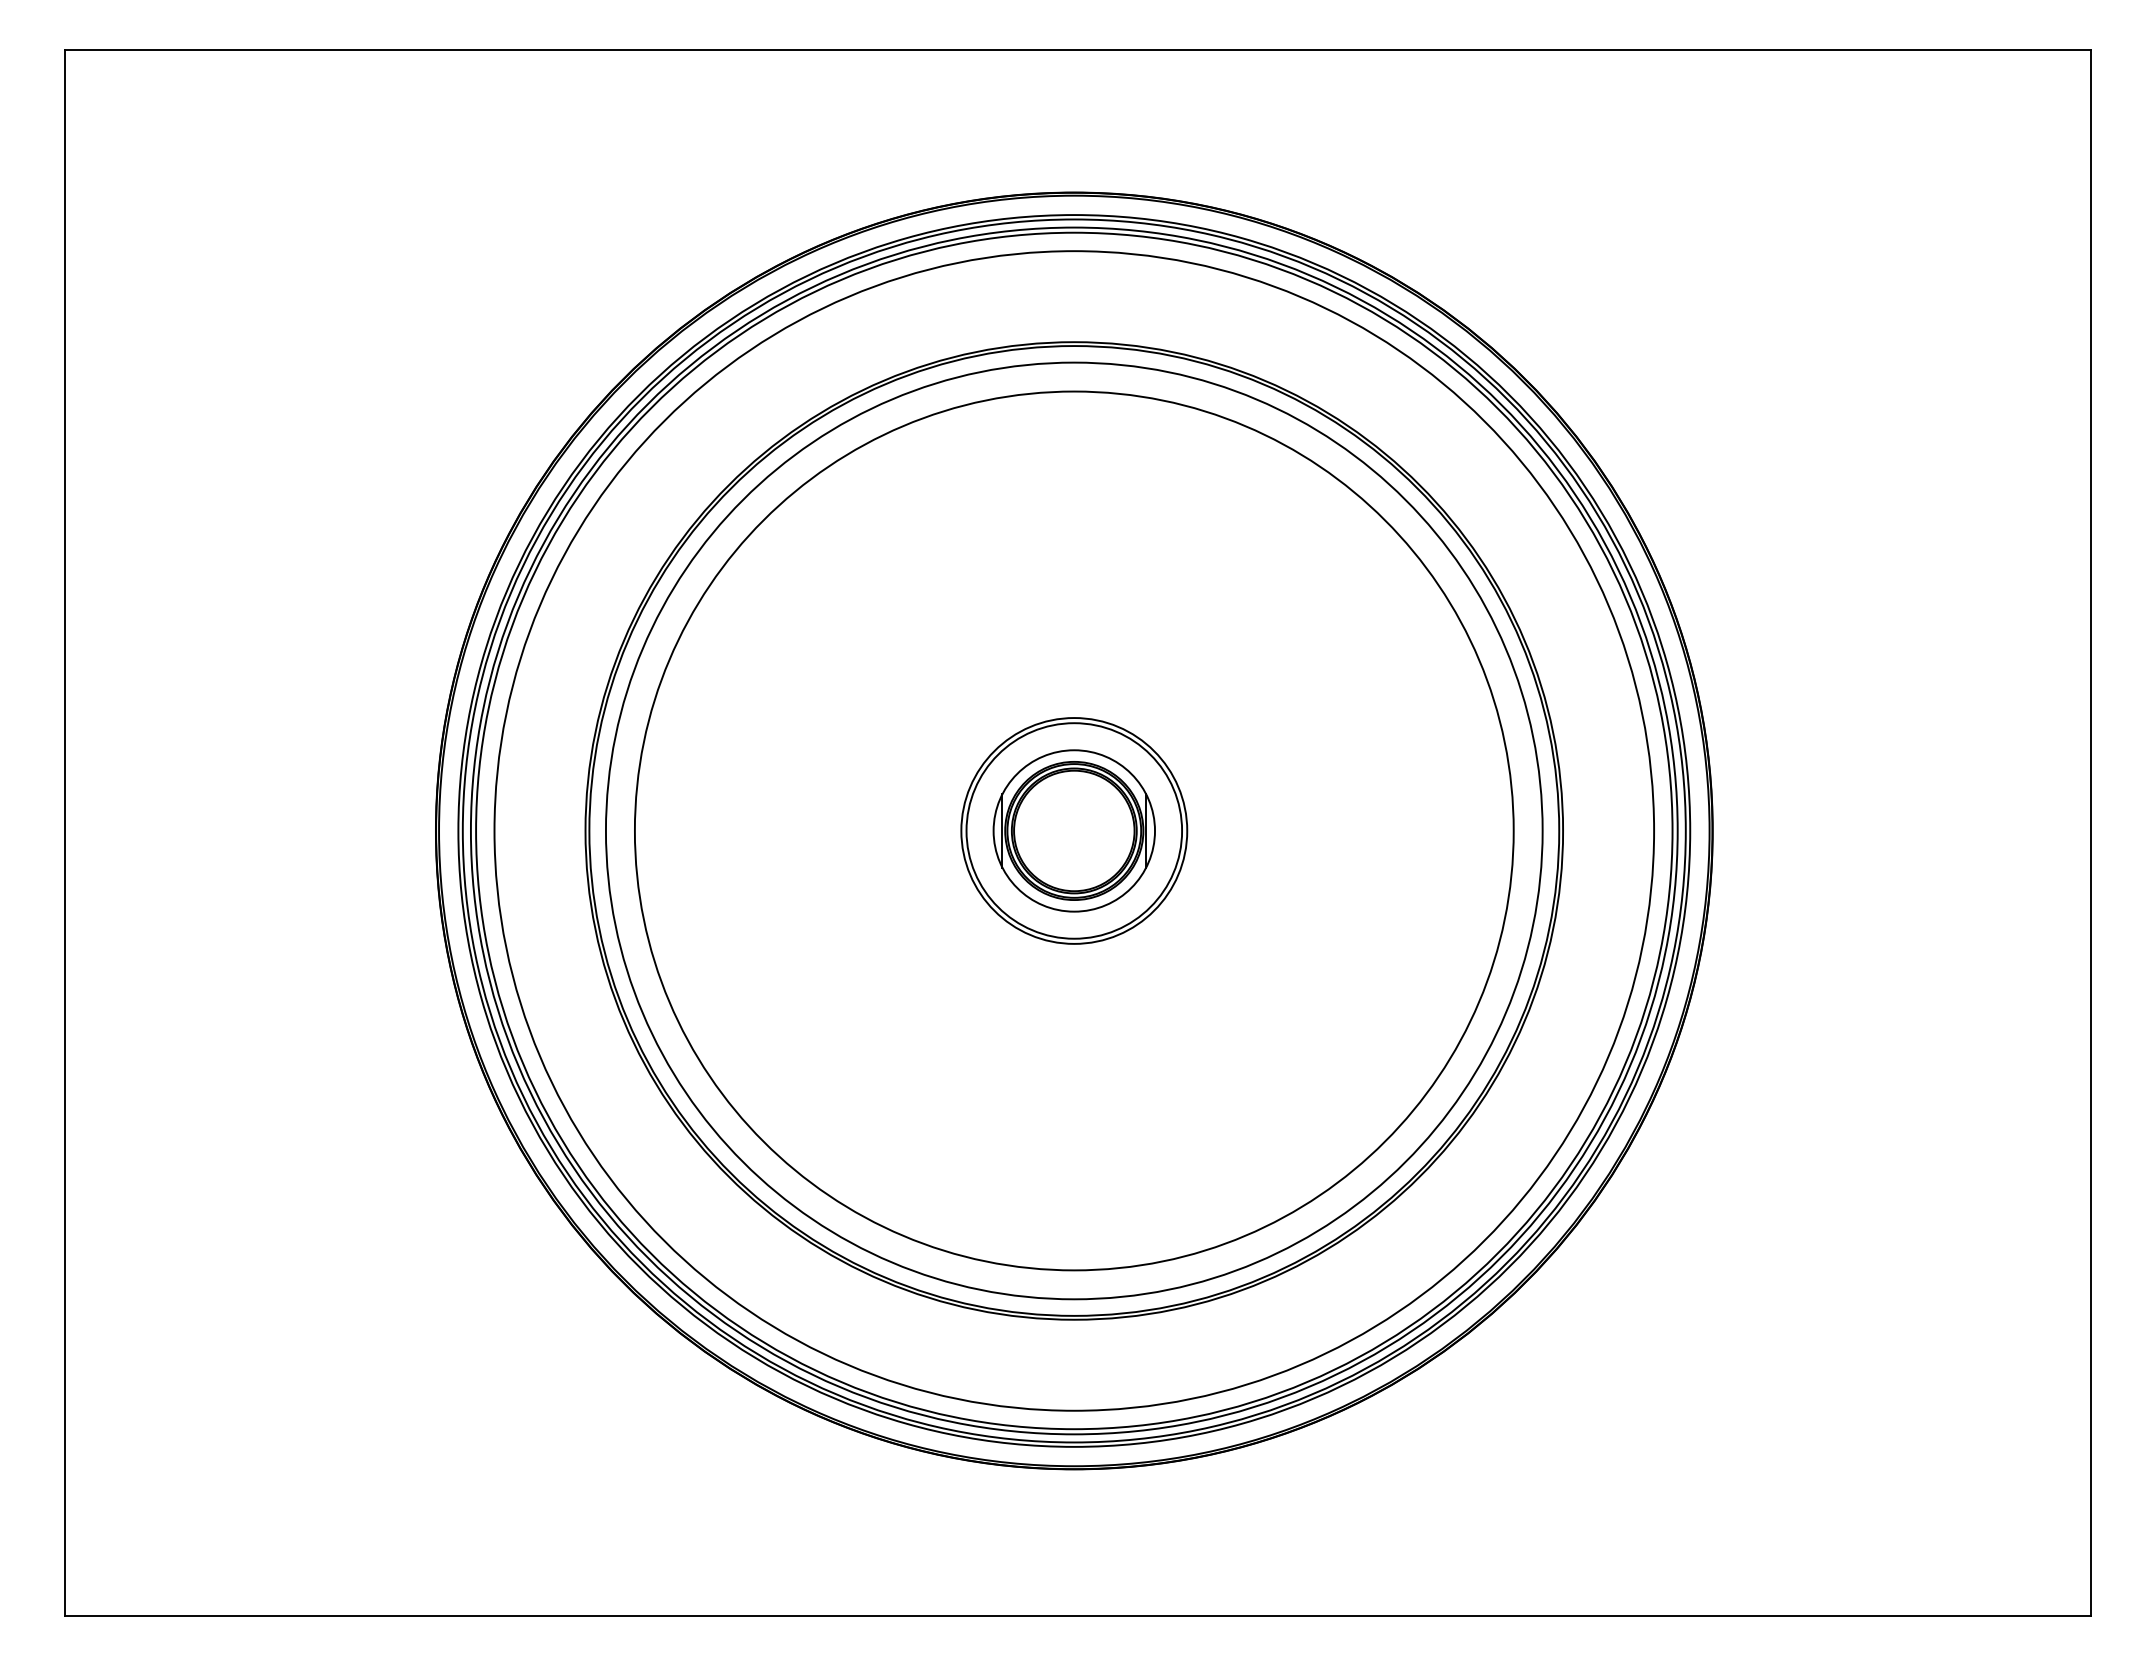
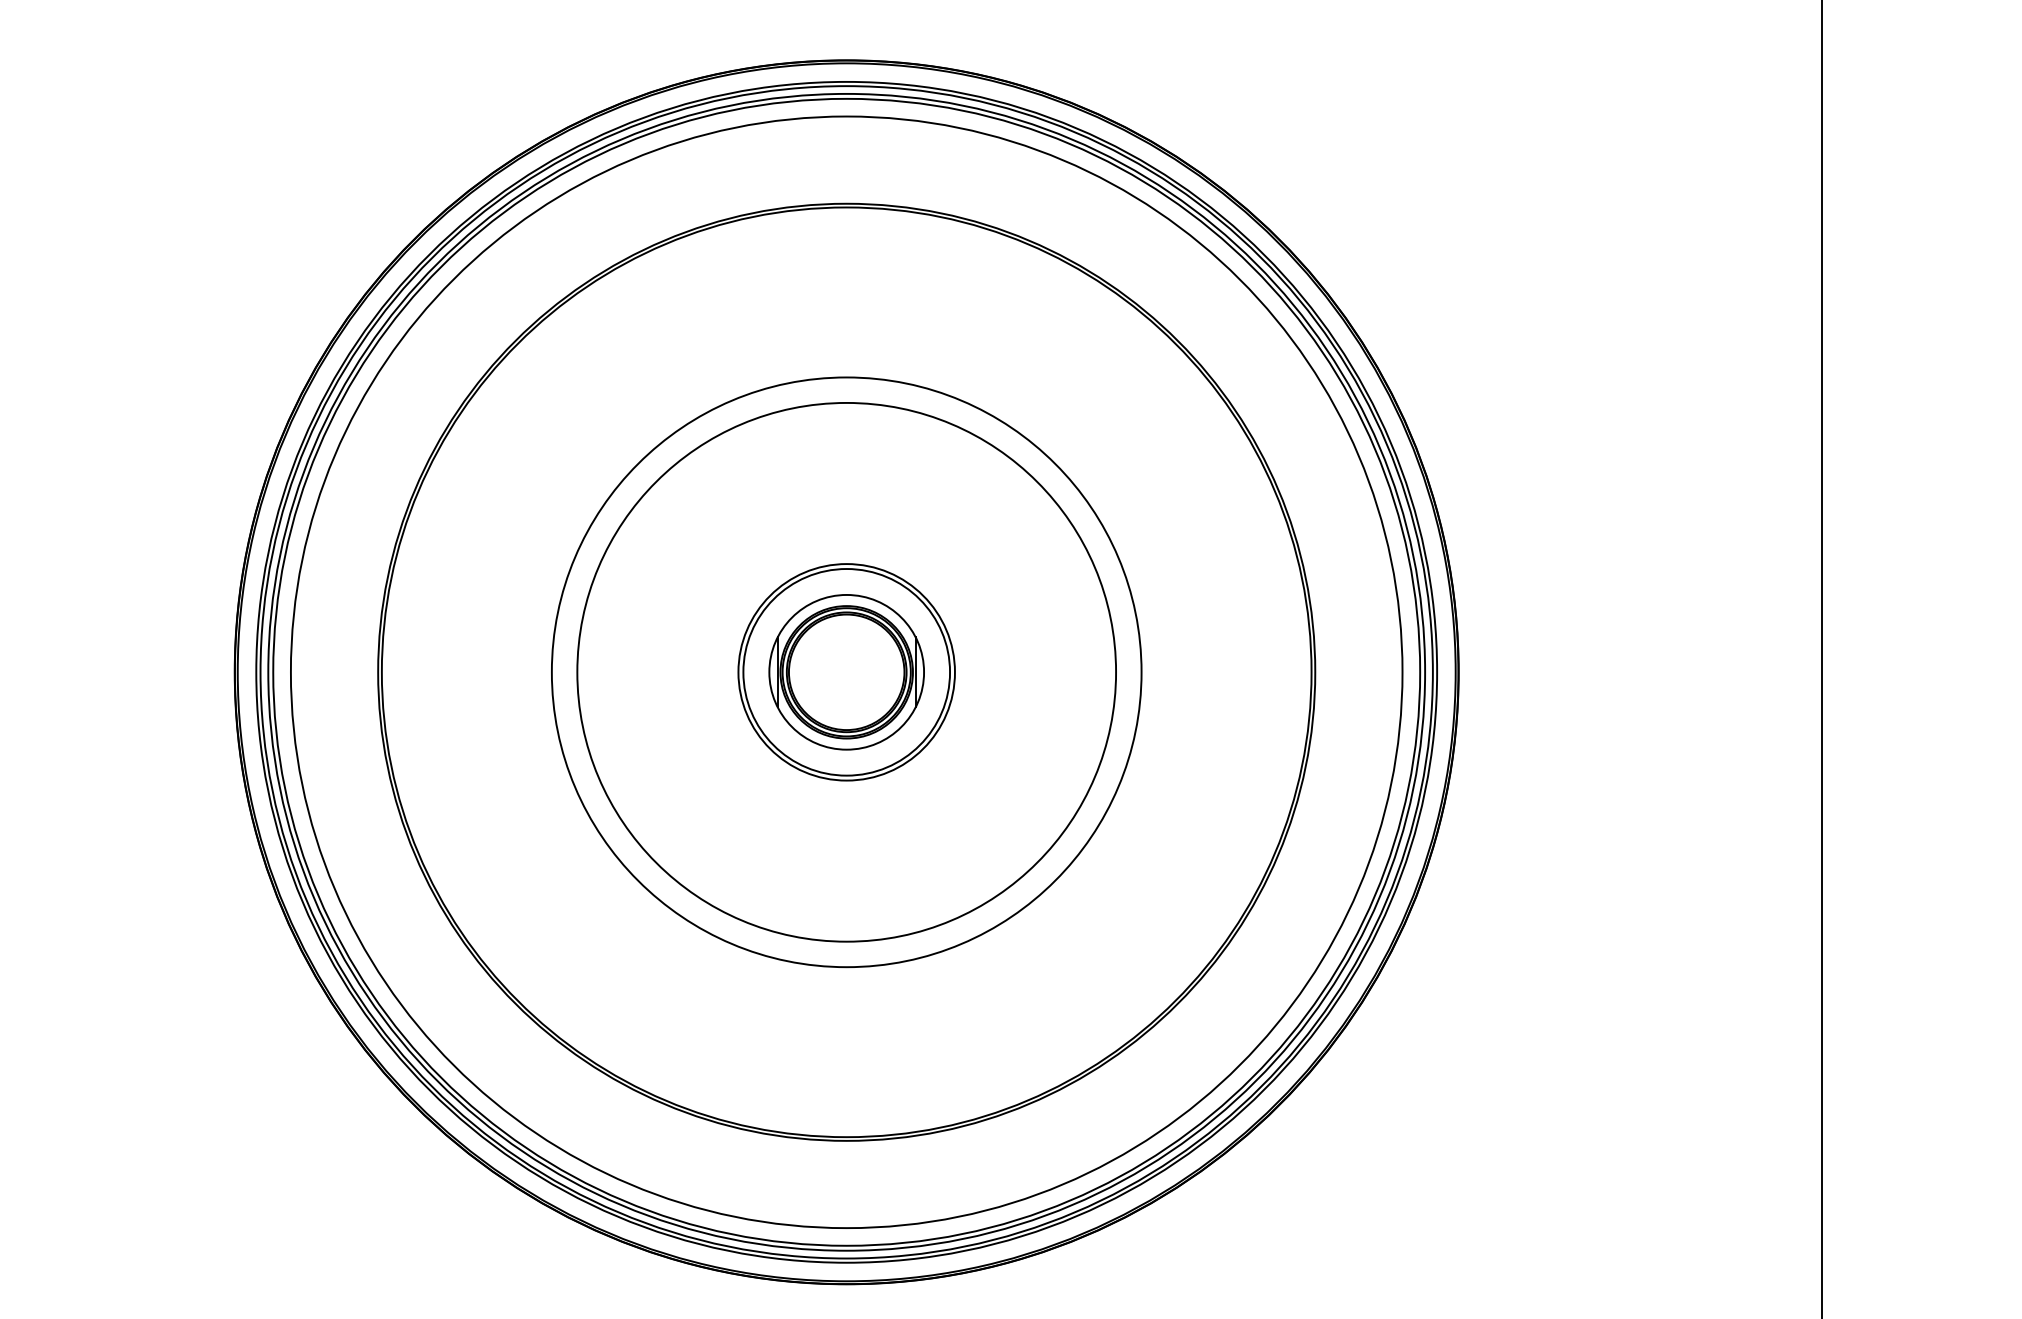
circle: (1073, 830) -> (845, 671), size x0.6
circle: (1073, 830) -> (845, 671), size x0.7

